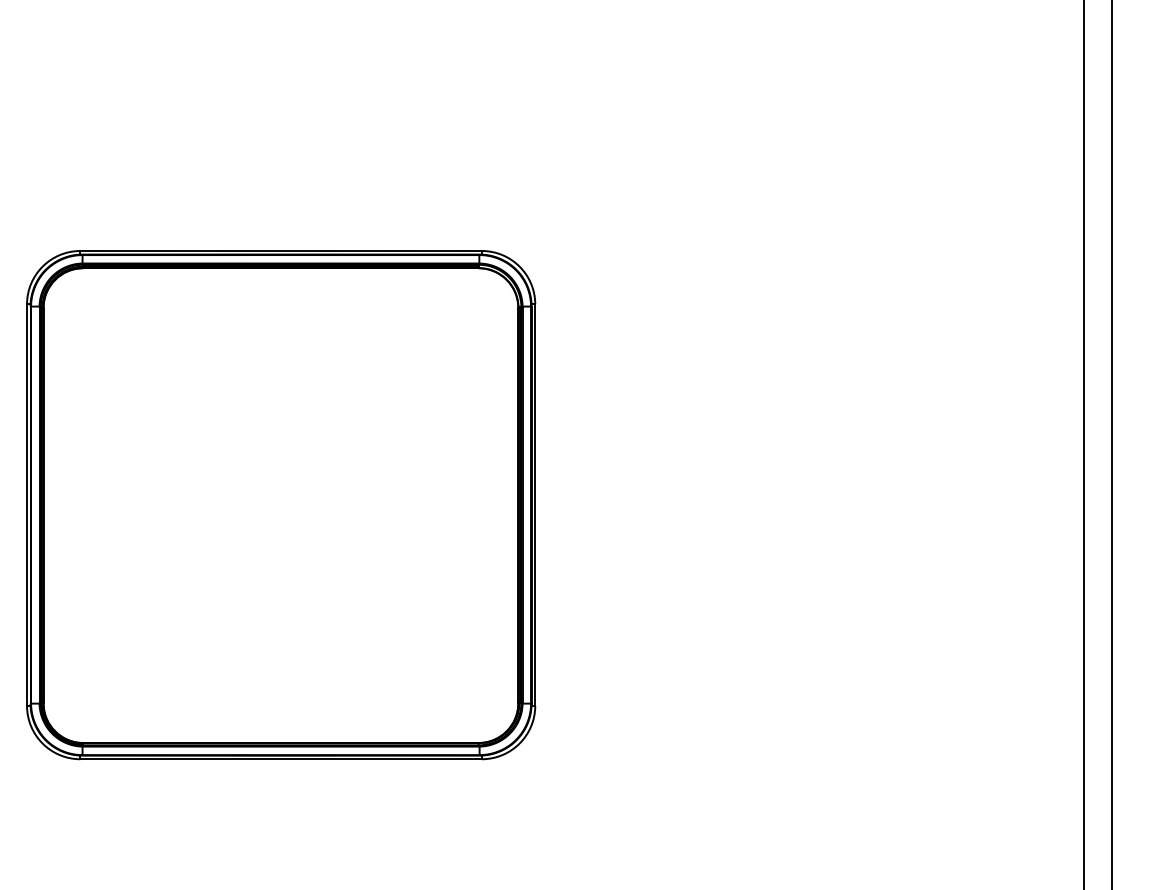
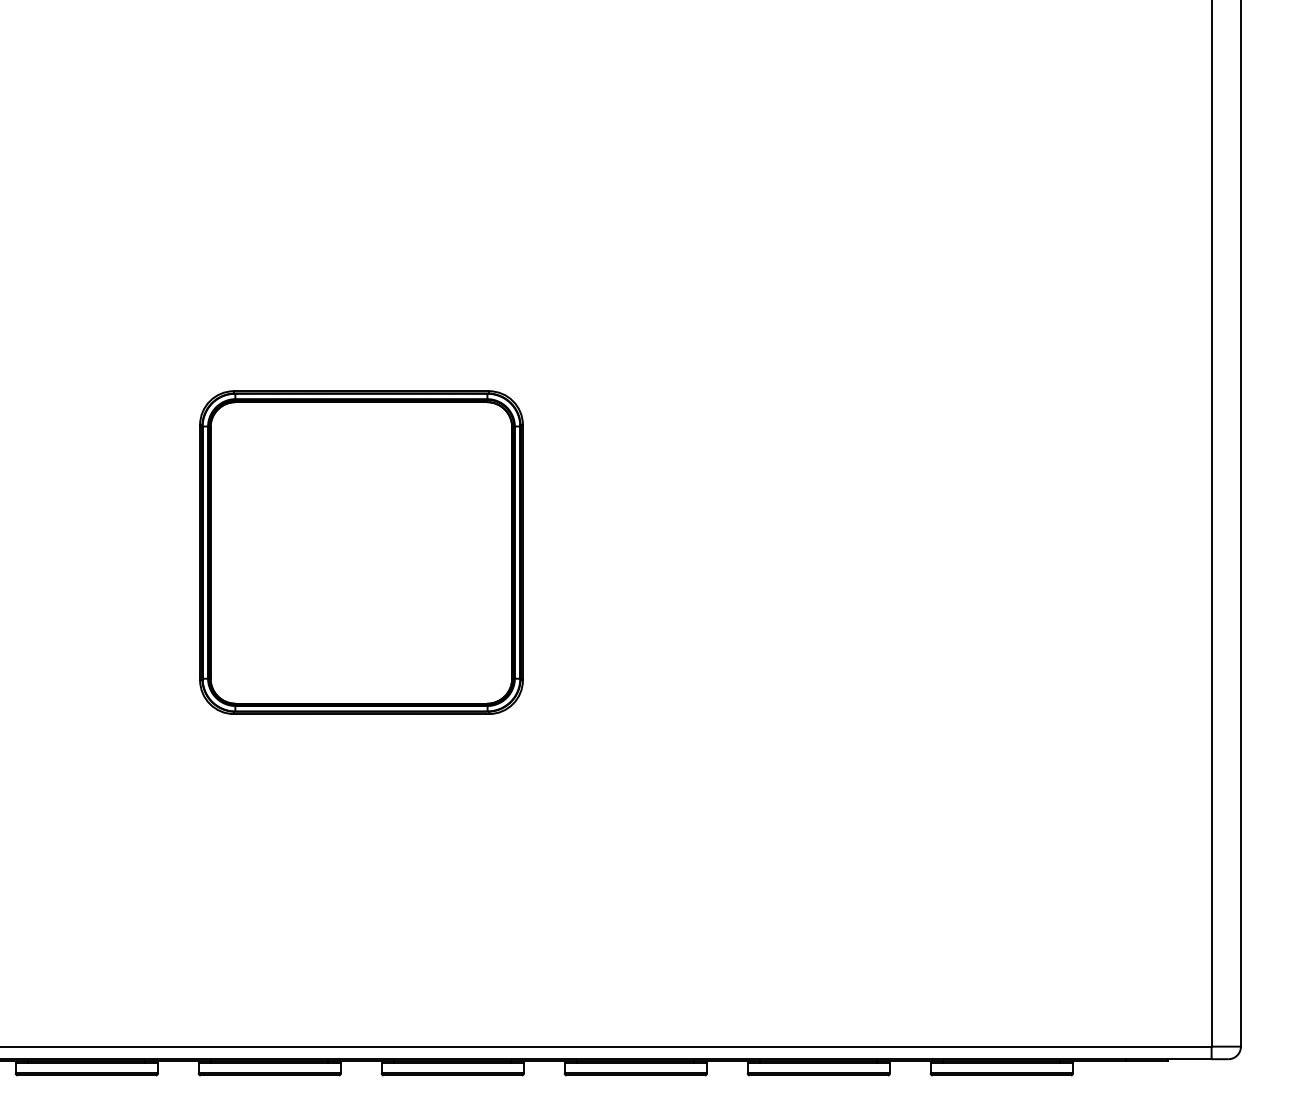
part: (281, 504) -> (361, 552), size x0.6

